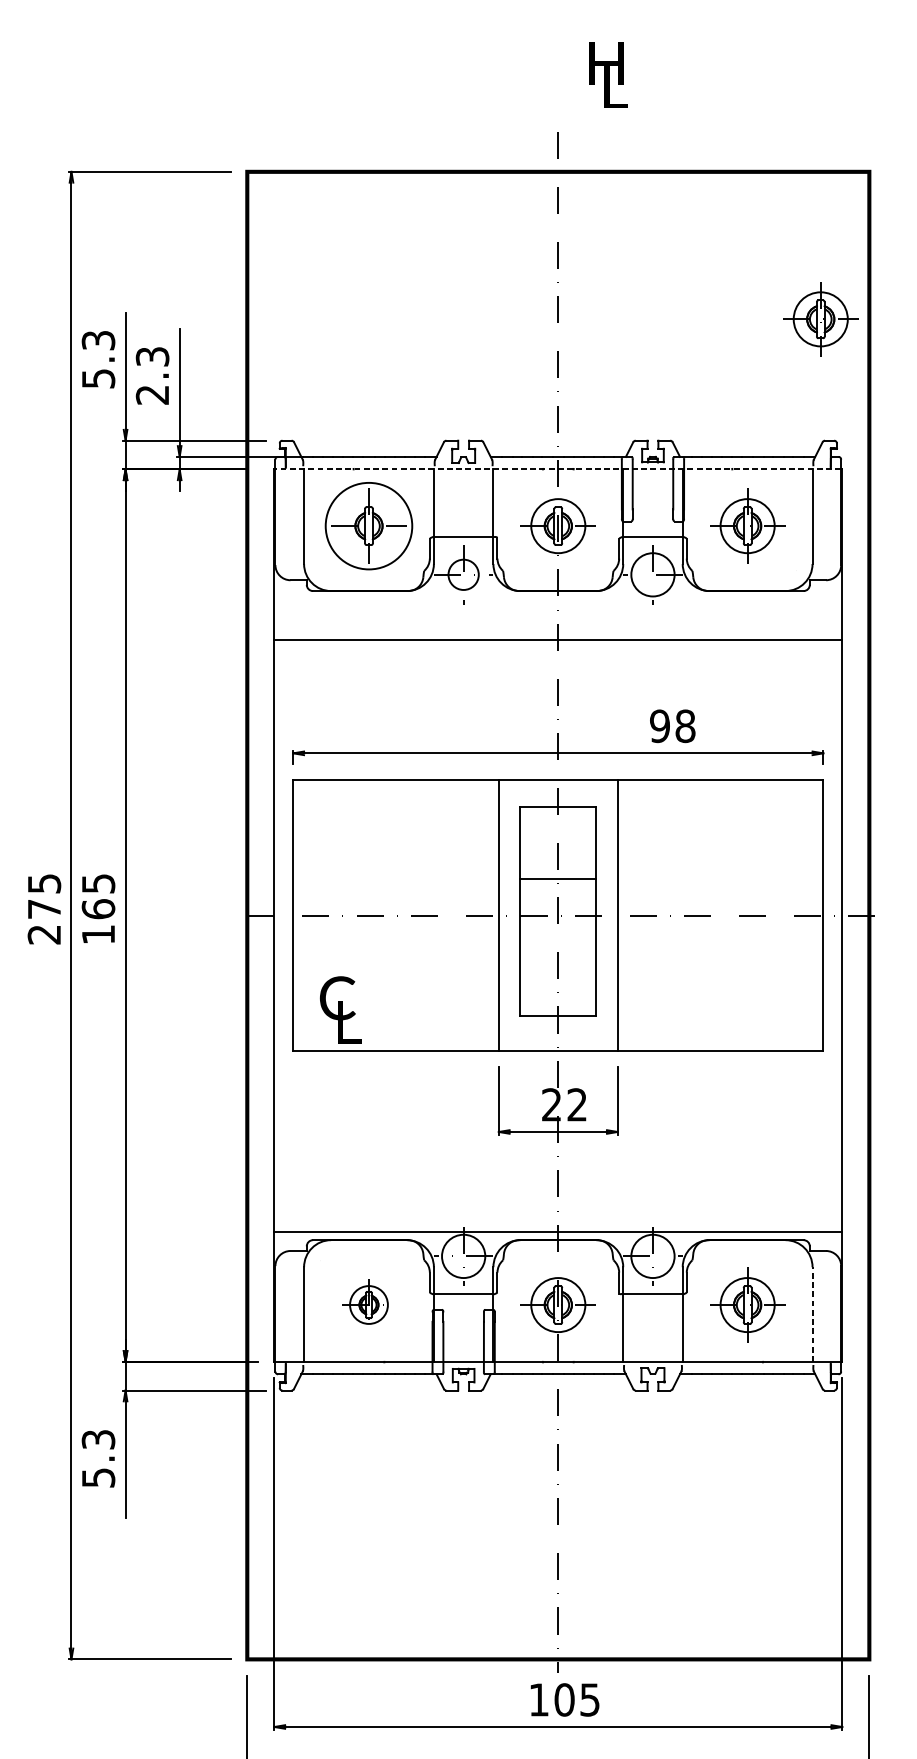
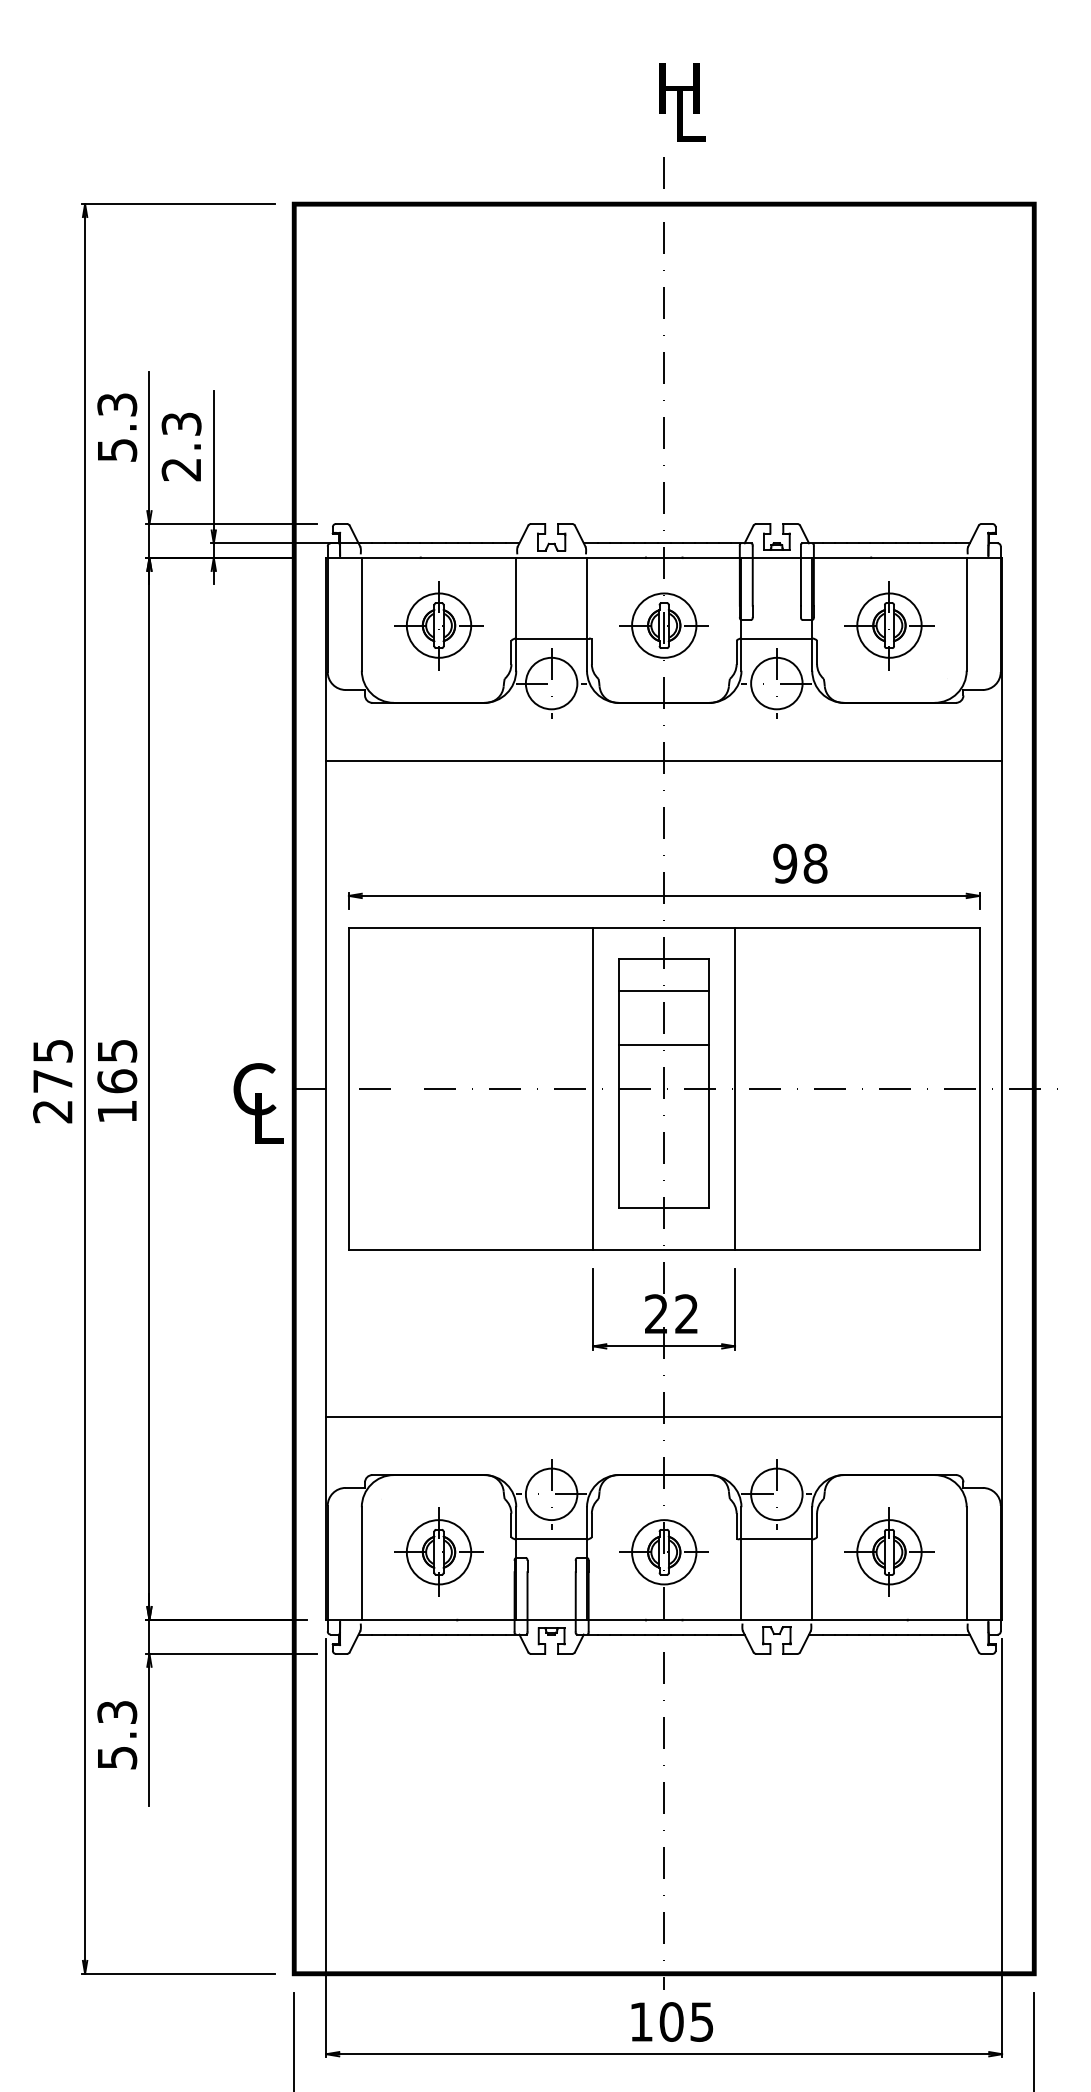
text: (608, 75) -> (682, 102), moved
part: (820, 319) -> (976, 379), removed
line: (558, 469) -> (664, 558), dashed -> solid
circle: (368, 526) -> (438, 625), size x0.62
circle: (463, 574) -> (551, 683), size x1.43
line: (558, 832) -> (664, 990), added
text: (340, 1010) -> (258, 1103), moved
line: (558, 1232) -> (664, 1417), moved
part: (368, 1304) -> (438, 1551), size x1.43
line: (812, 1314) -> (966, 1563), dashed -> solid

